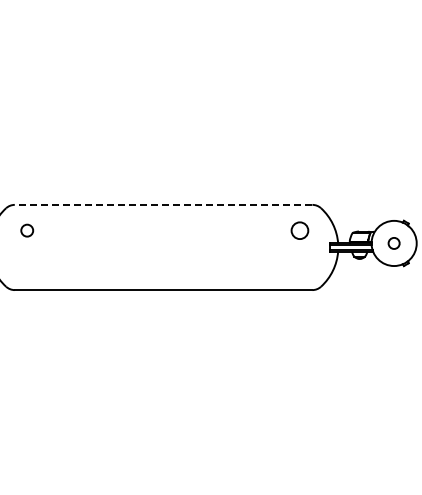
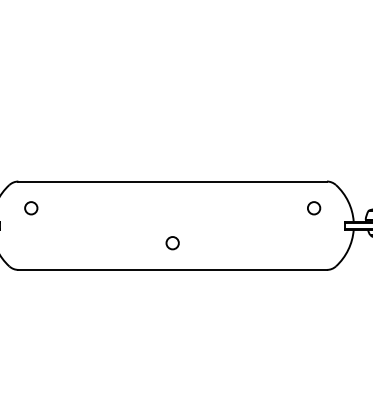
line: (163, 204) -> (172, 181), dashed -> solid
circle: (299, 230) -> (313, 208), size x0.71
circle: (163, 264) -> (172, 243), added

